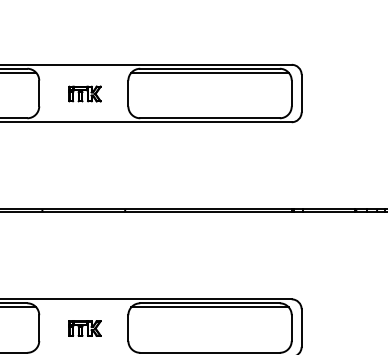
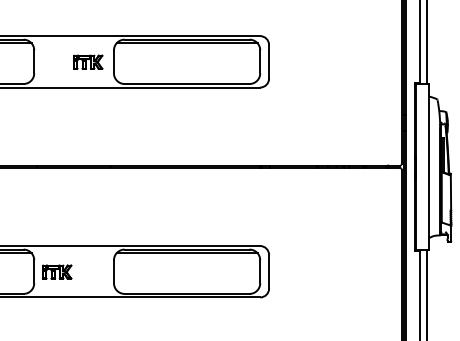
part: (85, 93) -> (88, 61), moved
part: (85, 327) -> (57, 271), moved

